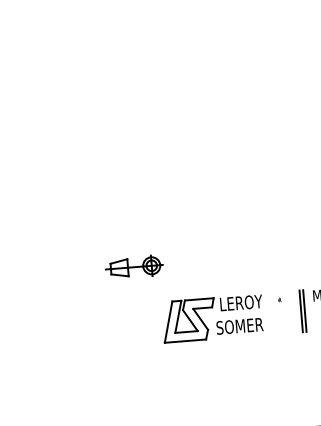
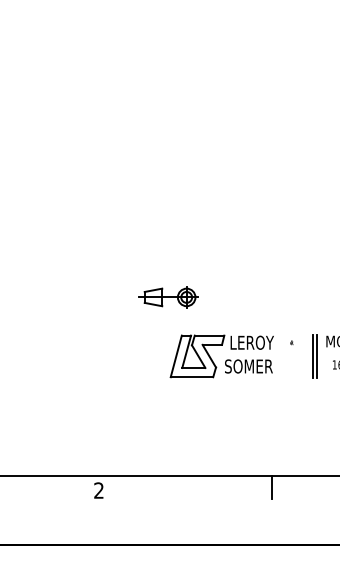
part: (134, 267) -> (168, 297), moved

